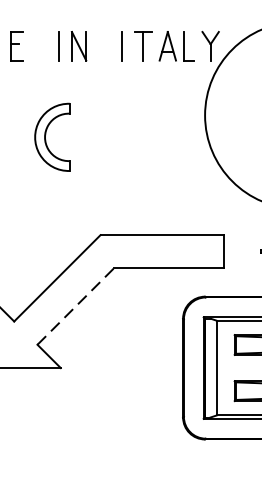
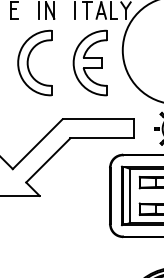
part: (51, 136) -> (34, 62), size x1.67
part: (147, 136) -> (89, 62), added
line: (76, 306) -> (48, 160), dashed -> solid

